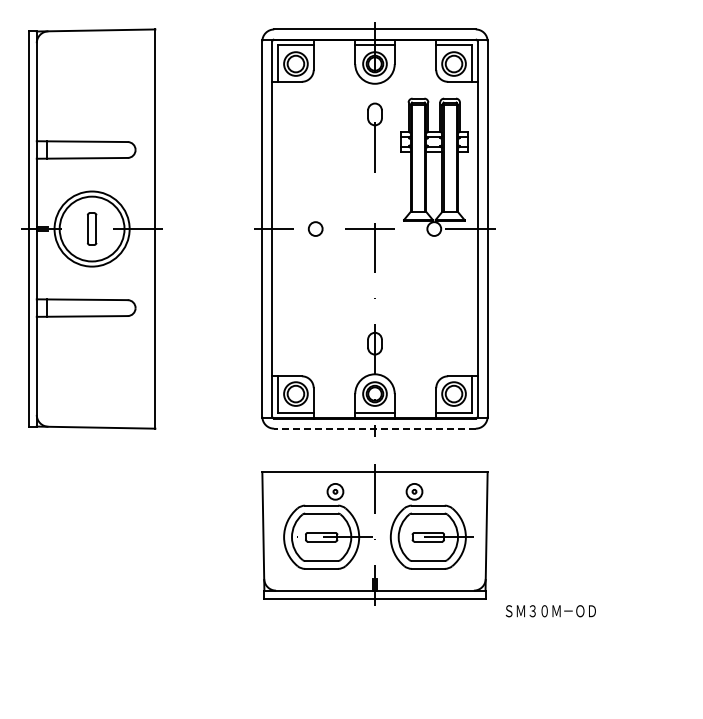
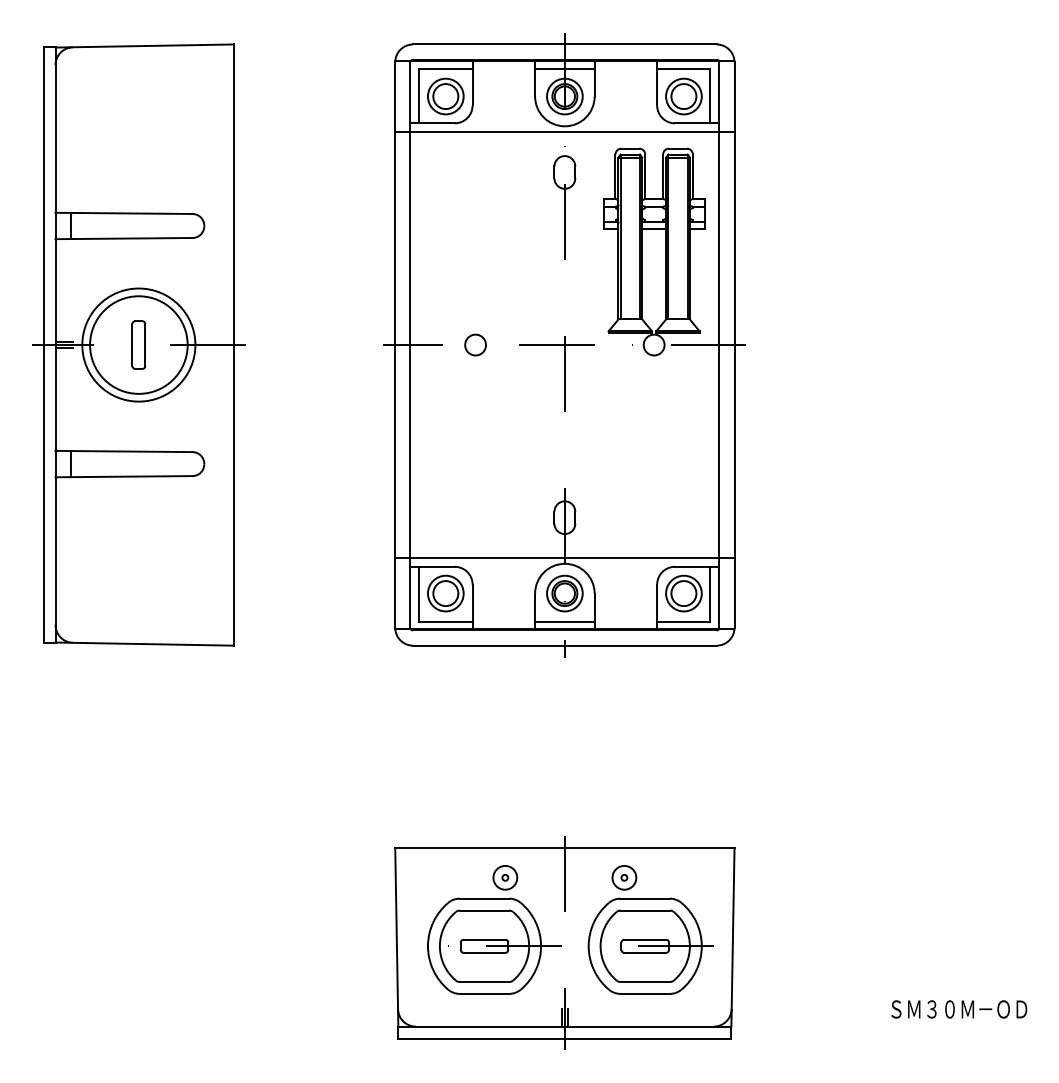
line: (374, 87) -> (564, 131), added
line: (374, 370) -> (564, 558), added
line: (375, 428) -> (565, 645), dashed -> solid
part: (374, 534) -> (564, 942), moved
text: (550, 611) -> (958, 1009), moved

